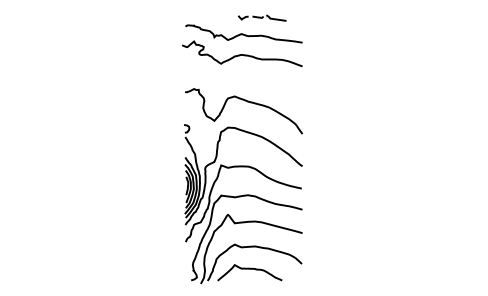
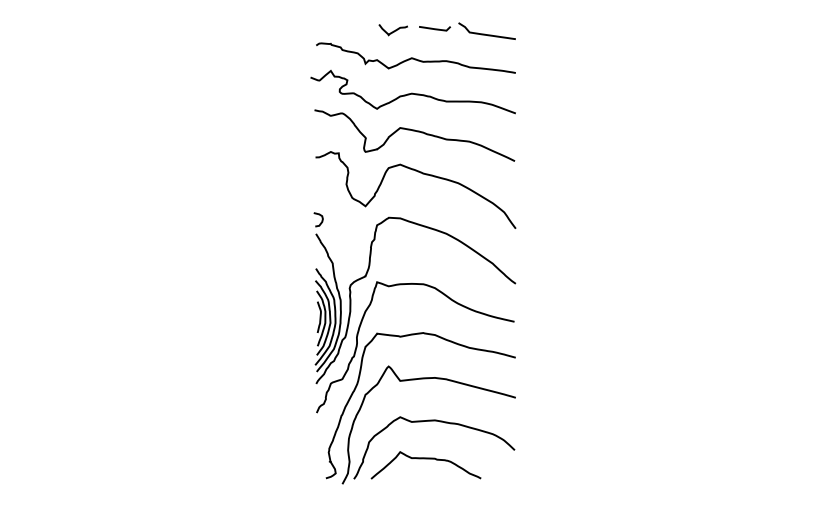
part: (262, 17) -> (447, 29), size x1.67
curve: (243, 77) -> (415, 132), added

